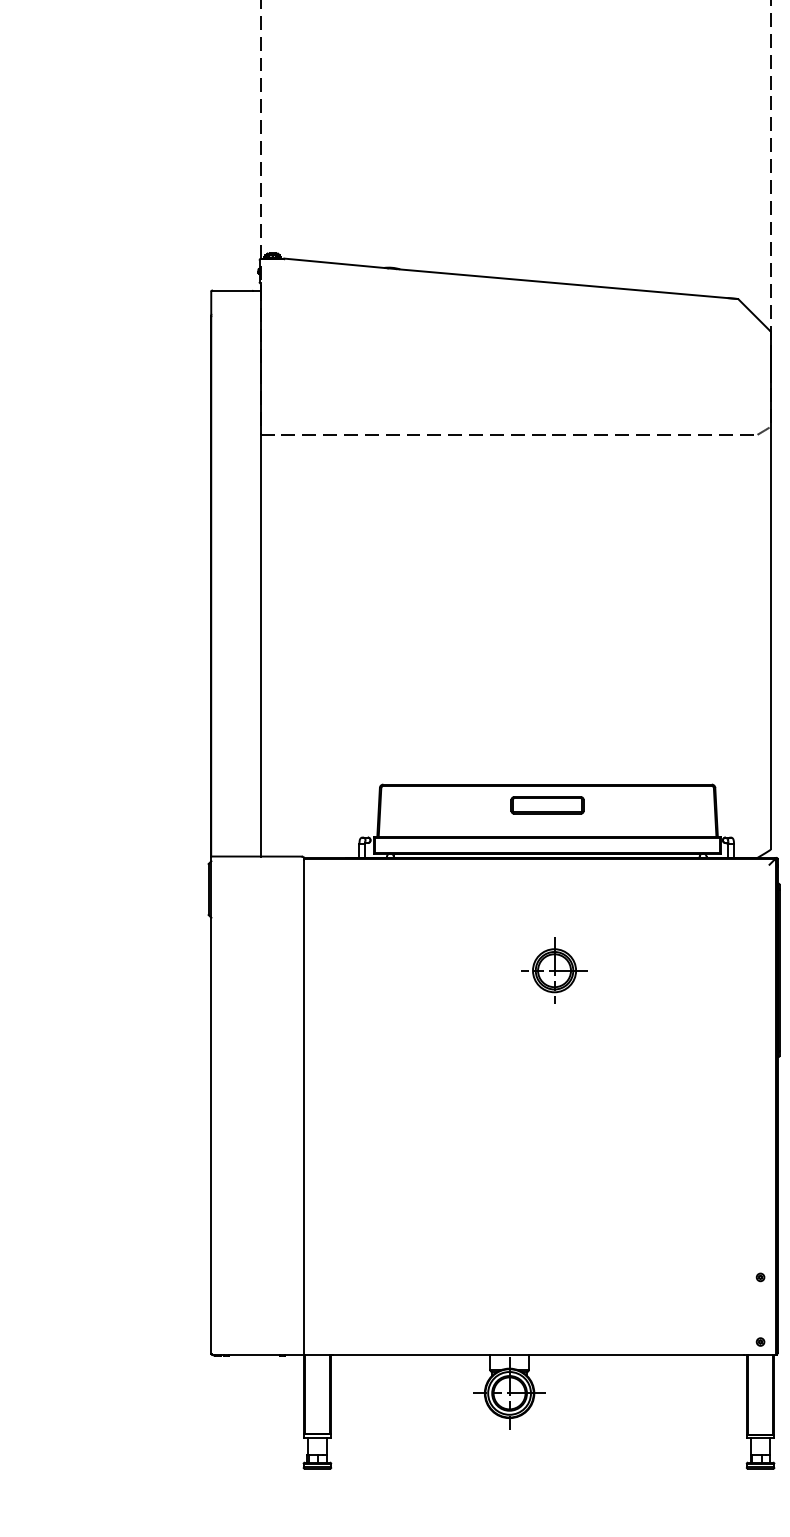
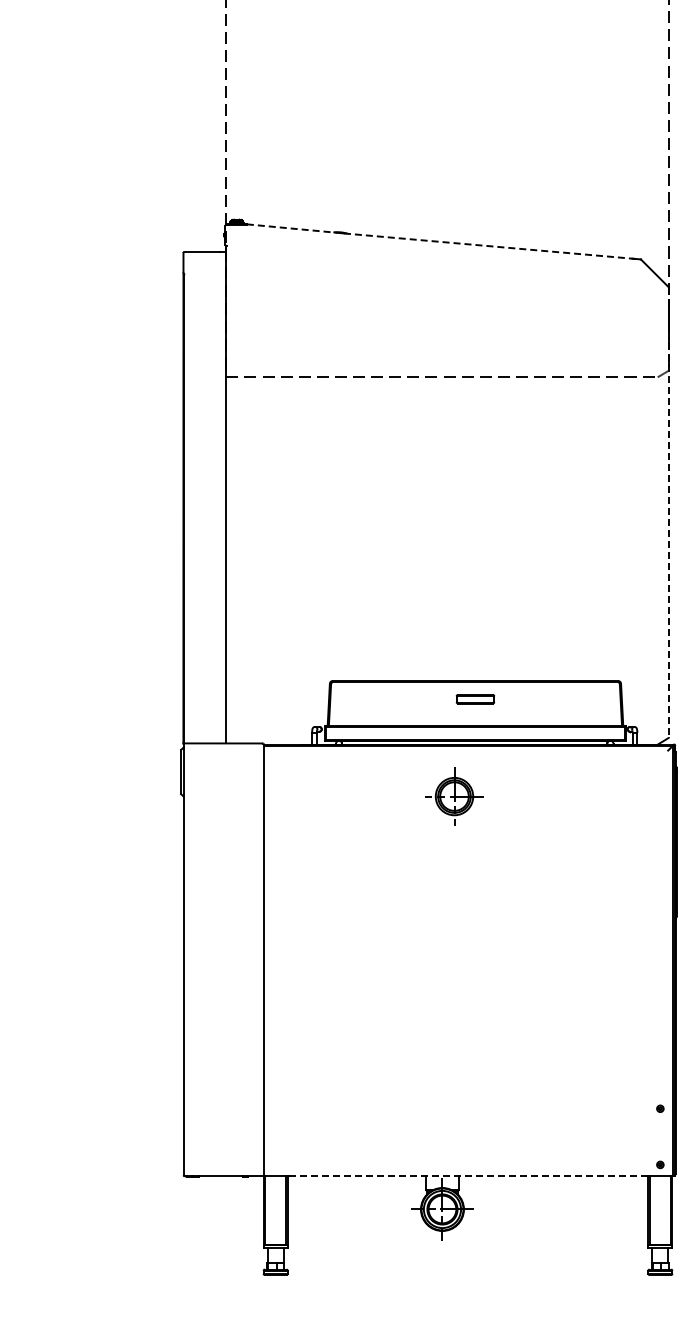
line: (336, 263) -> (292, 228), solid -> dashed
line: (567, 284) -> (492, 246), solid -> dashed
line: (771, 590) -> (669, 512), solid -> dashed
part: (547, 805) -> (475, 699), size x0.6
part: (554, 970) -> (454, 796), moved
line: (539, 1354) -> (468, 1175), solid -> dashed

